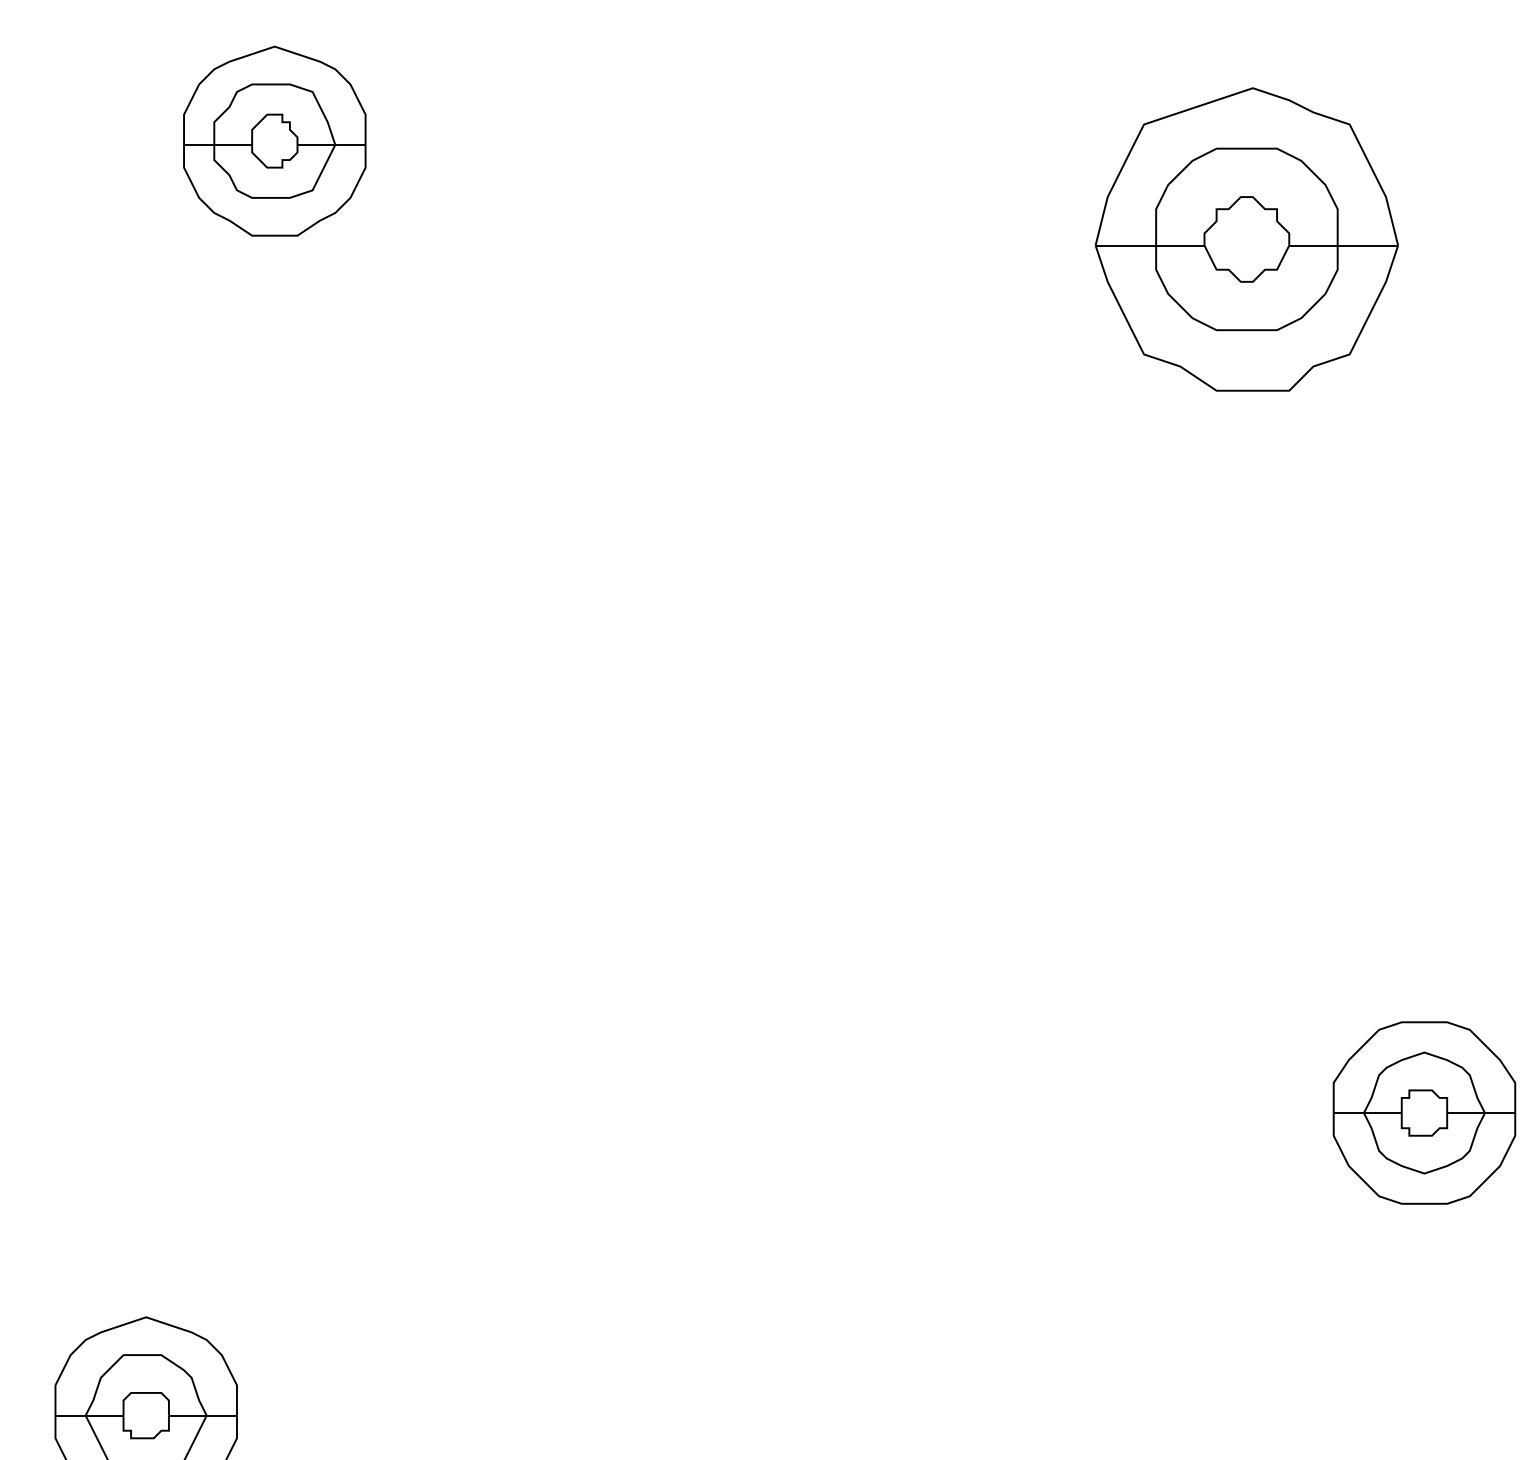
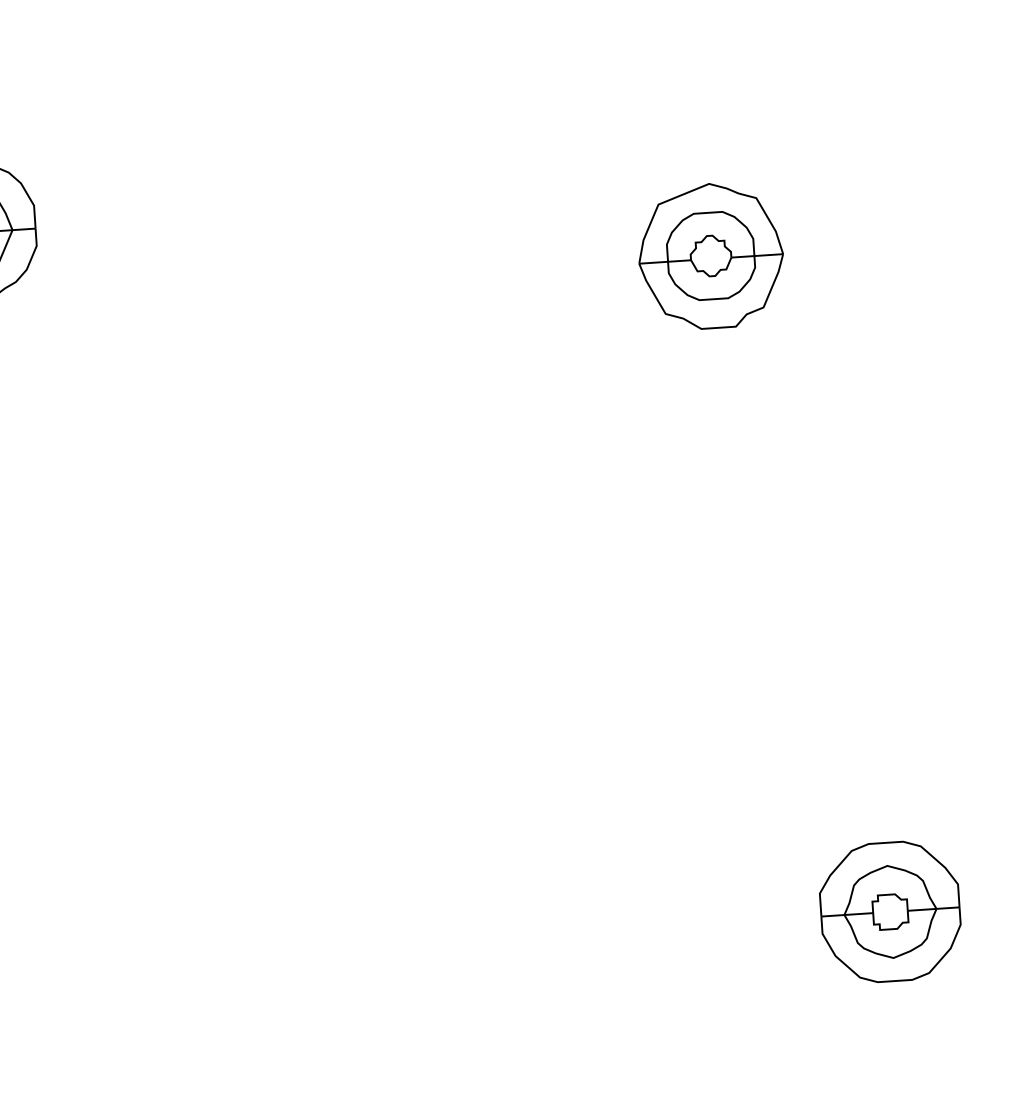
part: (1246, 239) -> (710, 256), size x0.62

